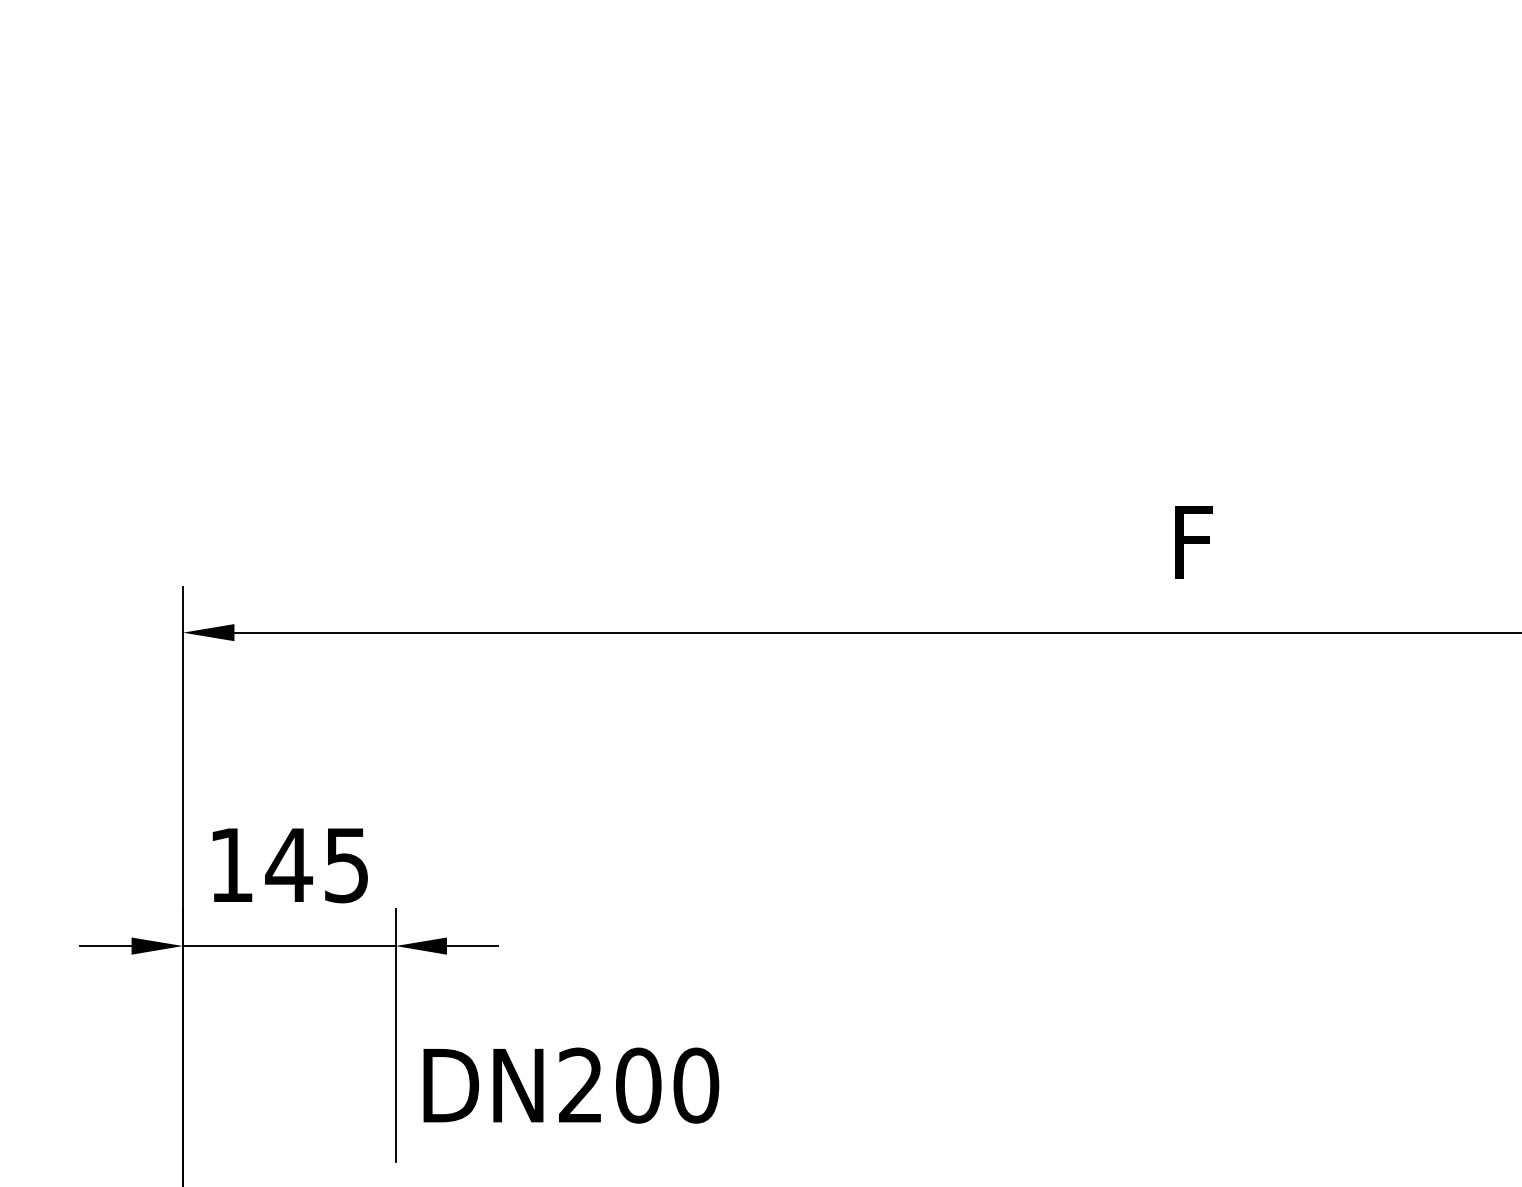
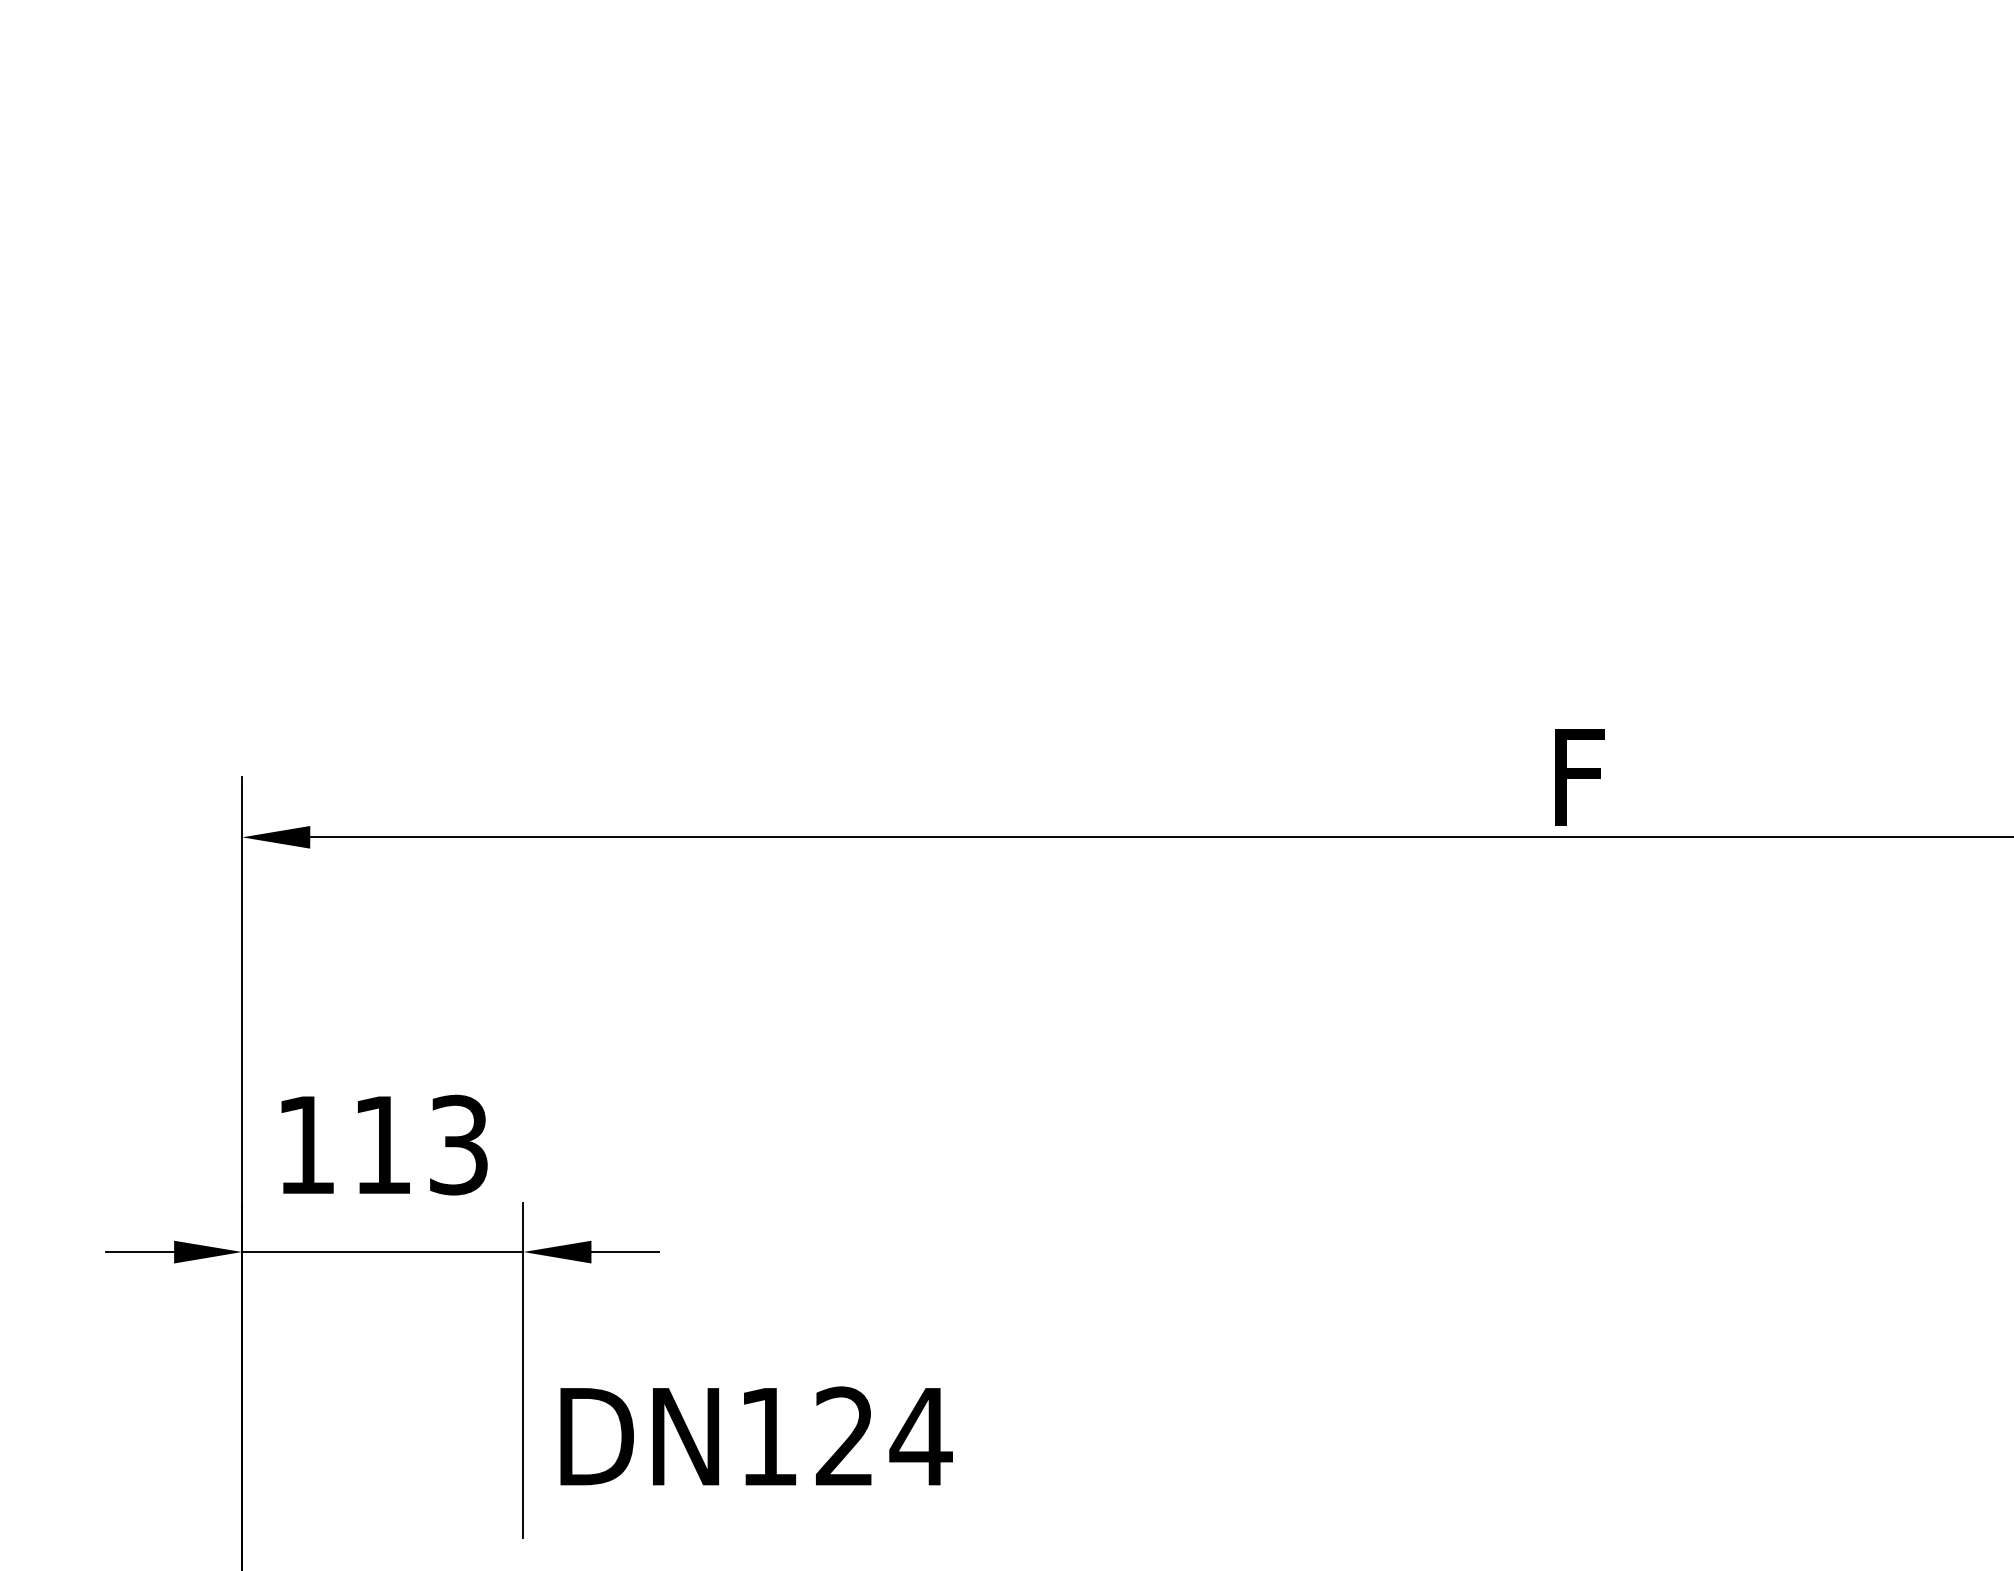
text: (1193, 542) -> (1579, 777), moved
text: (316, 864) -> (418, 1144), 145 -> 113
text: (638, 1085) -> (845, 1436), DN200 -> DN124

